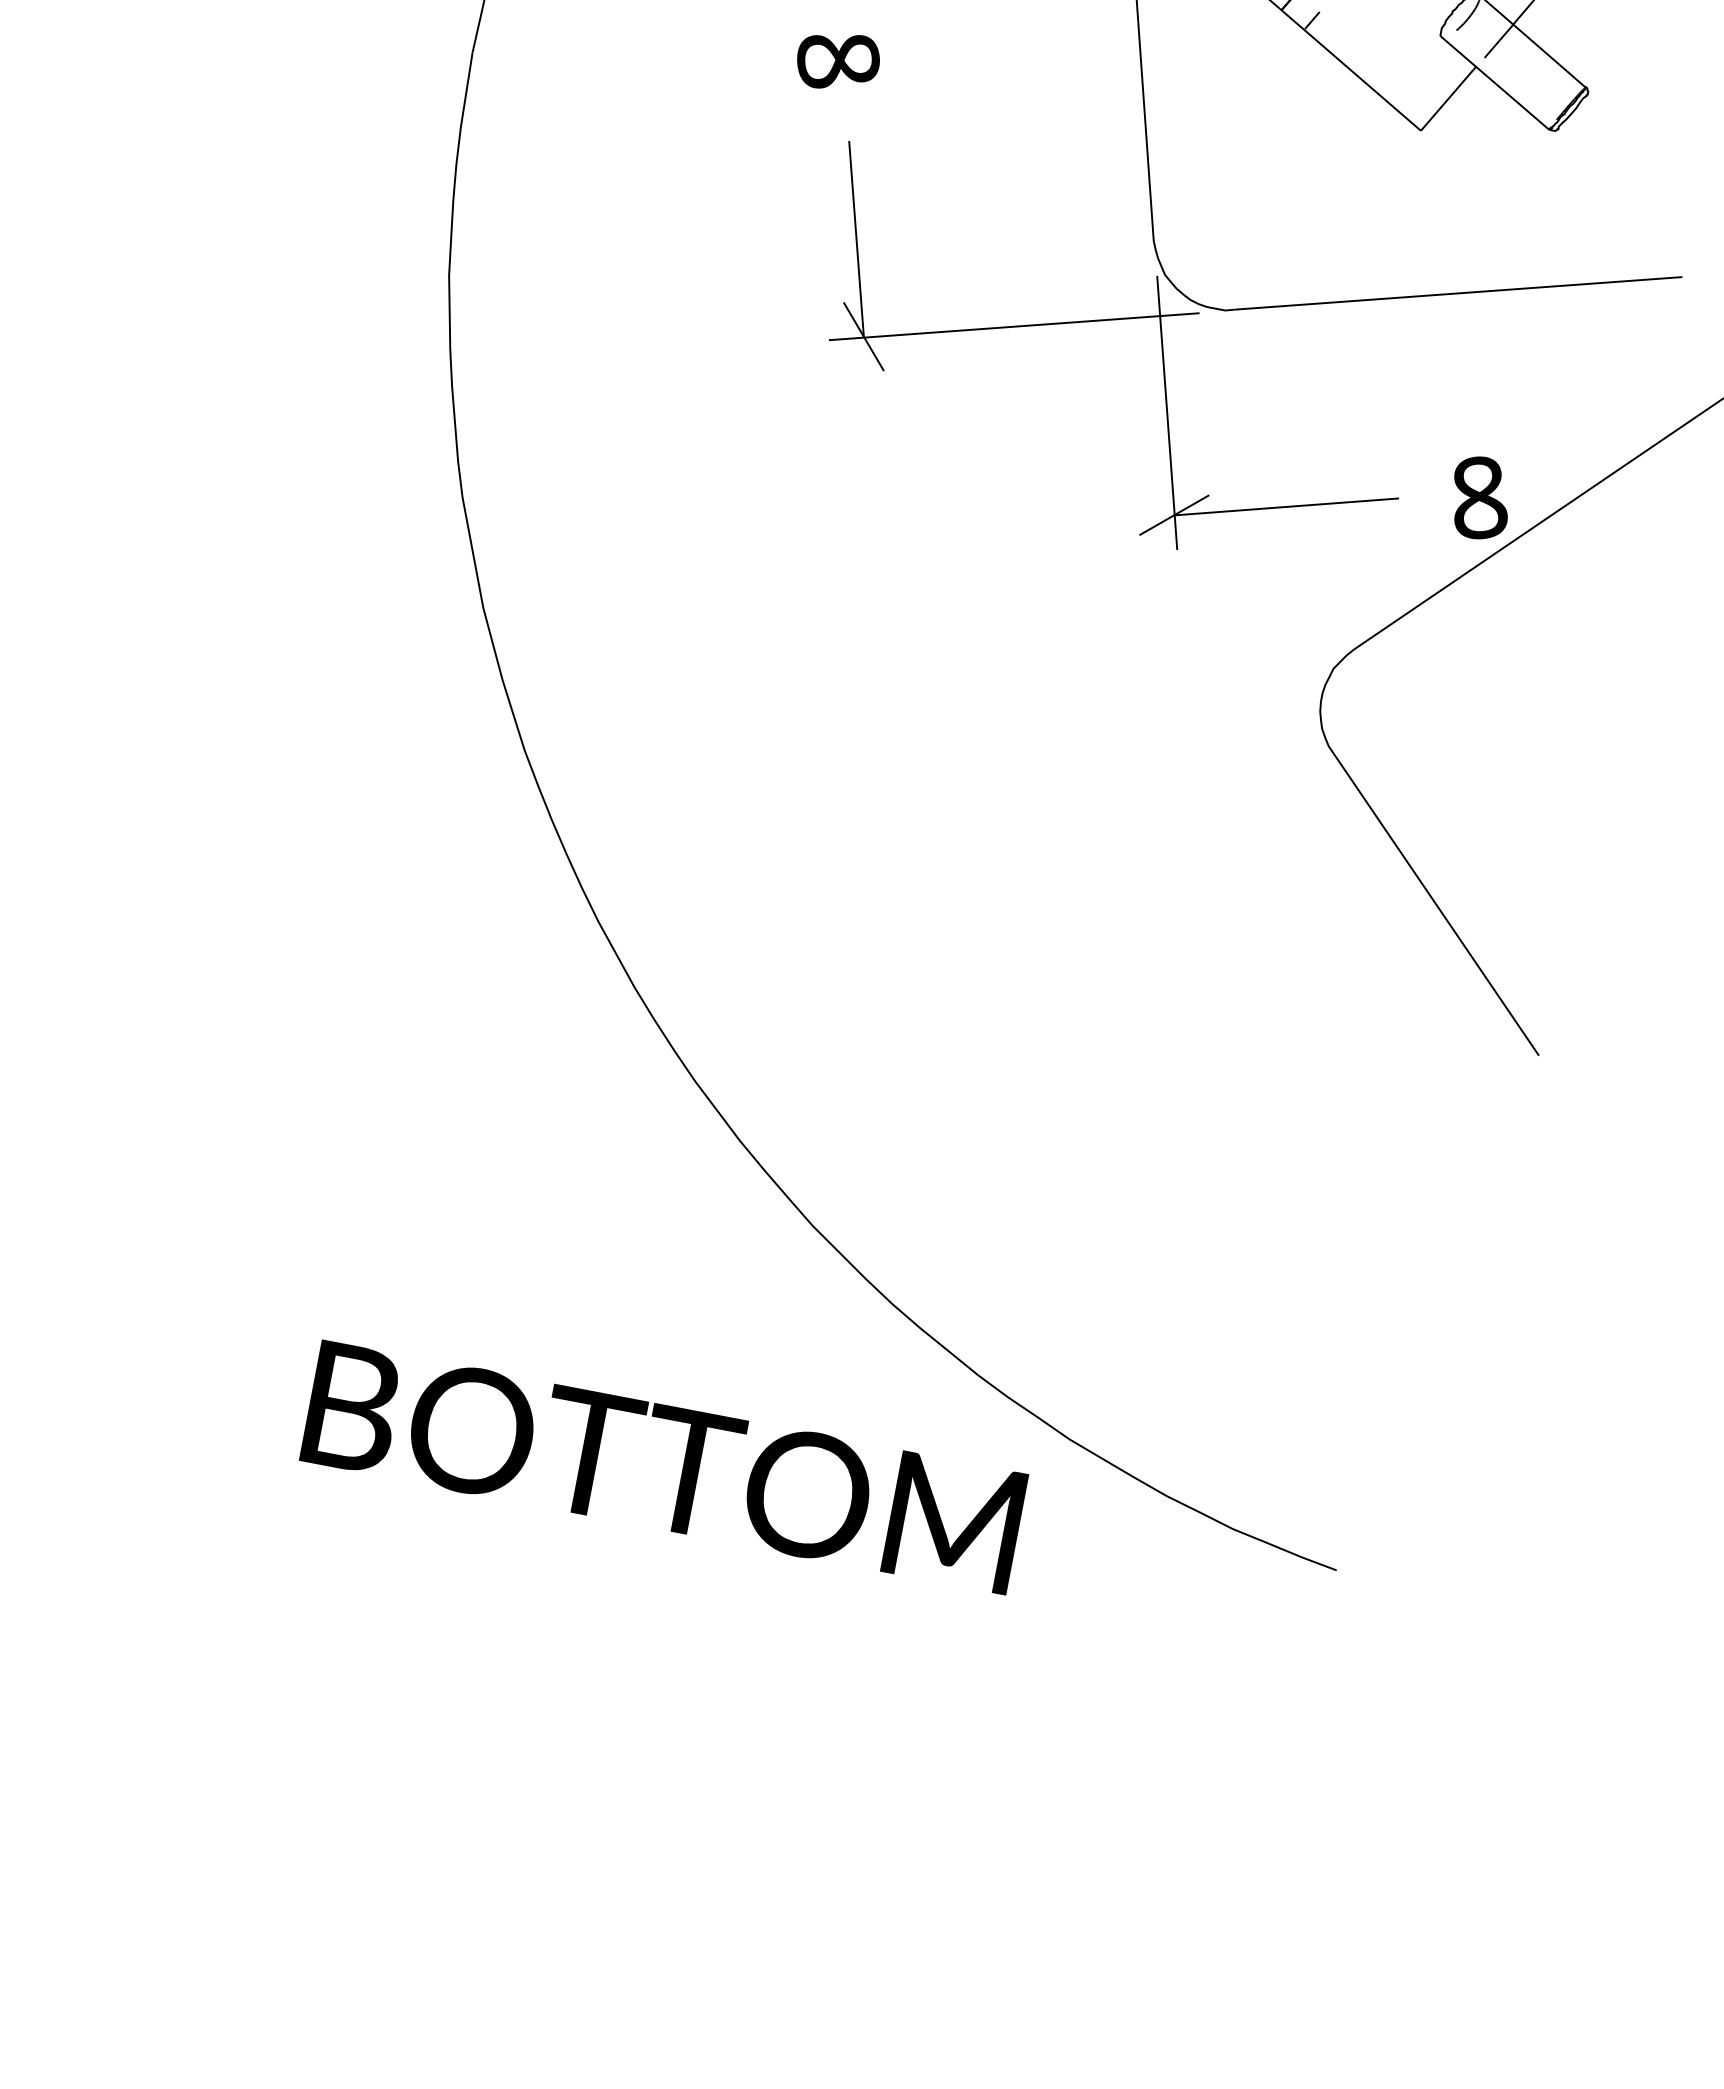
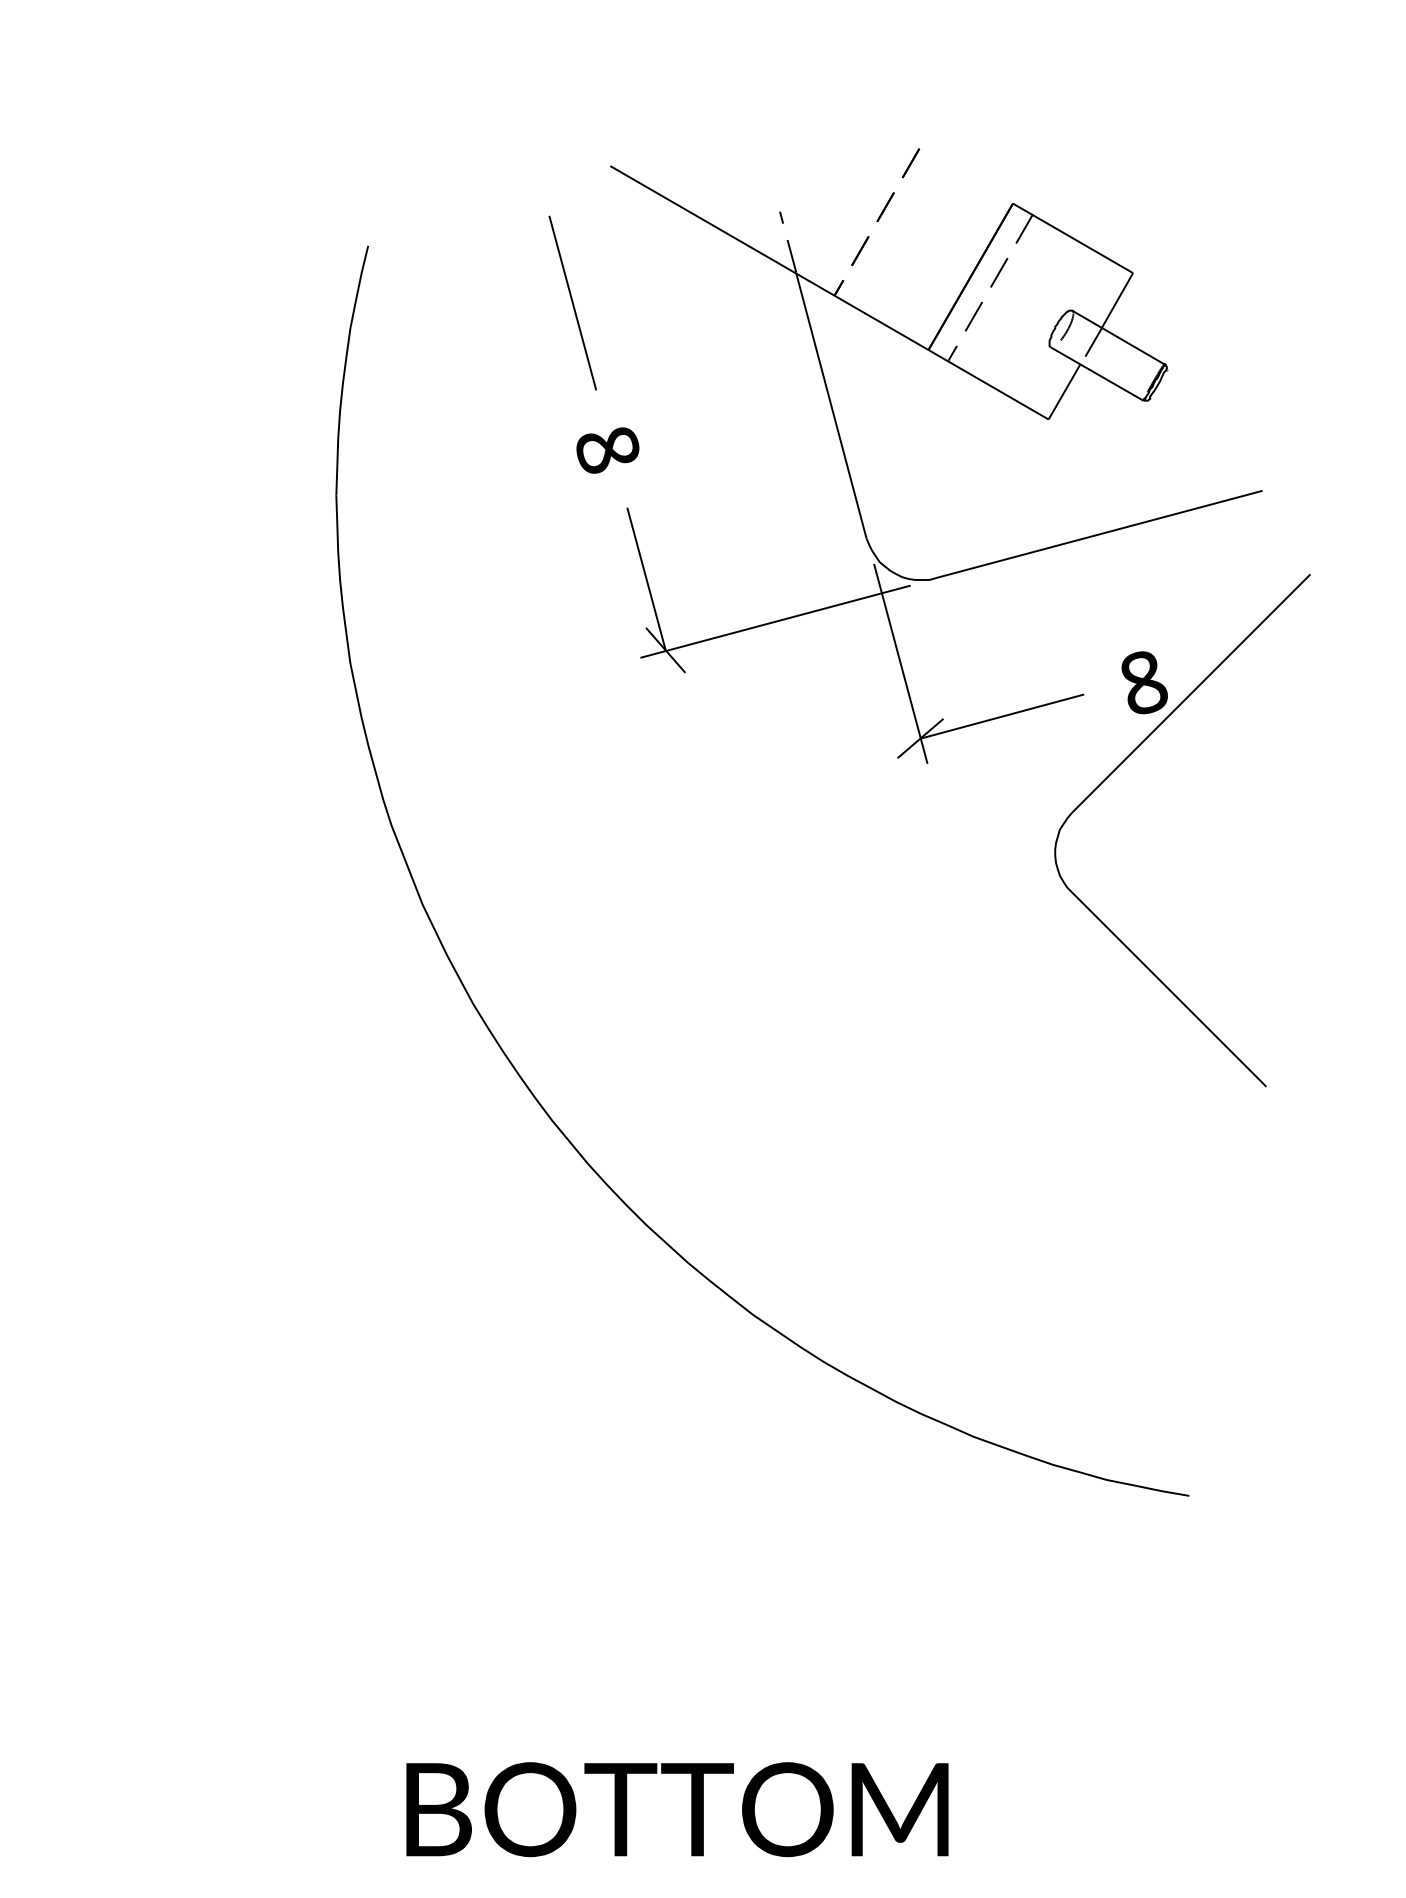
text: (664, 1467) -> (677, 1809), moved

